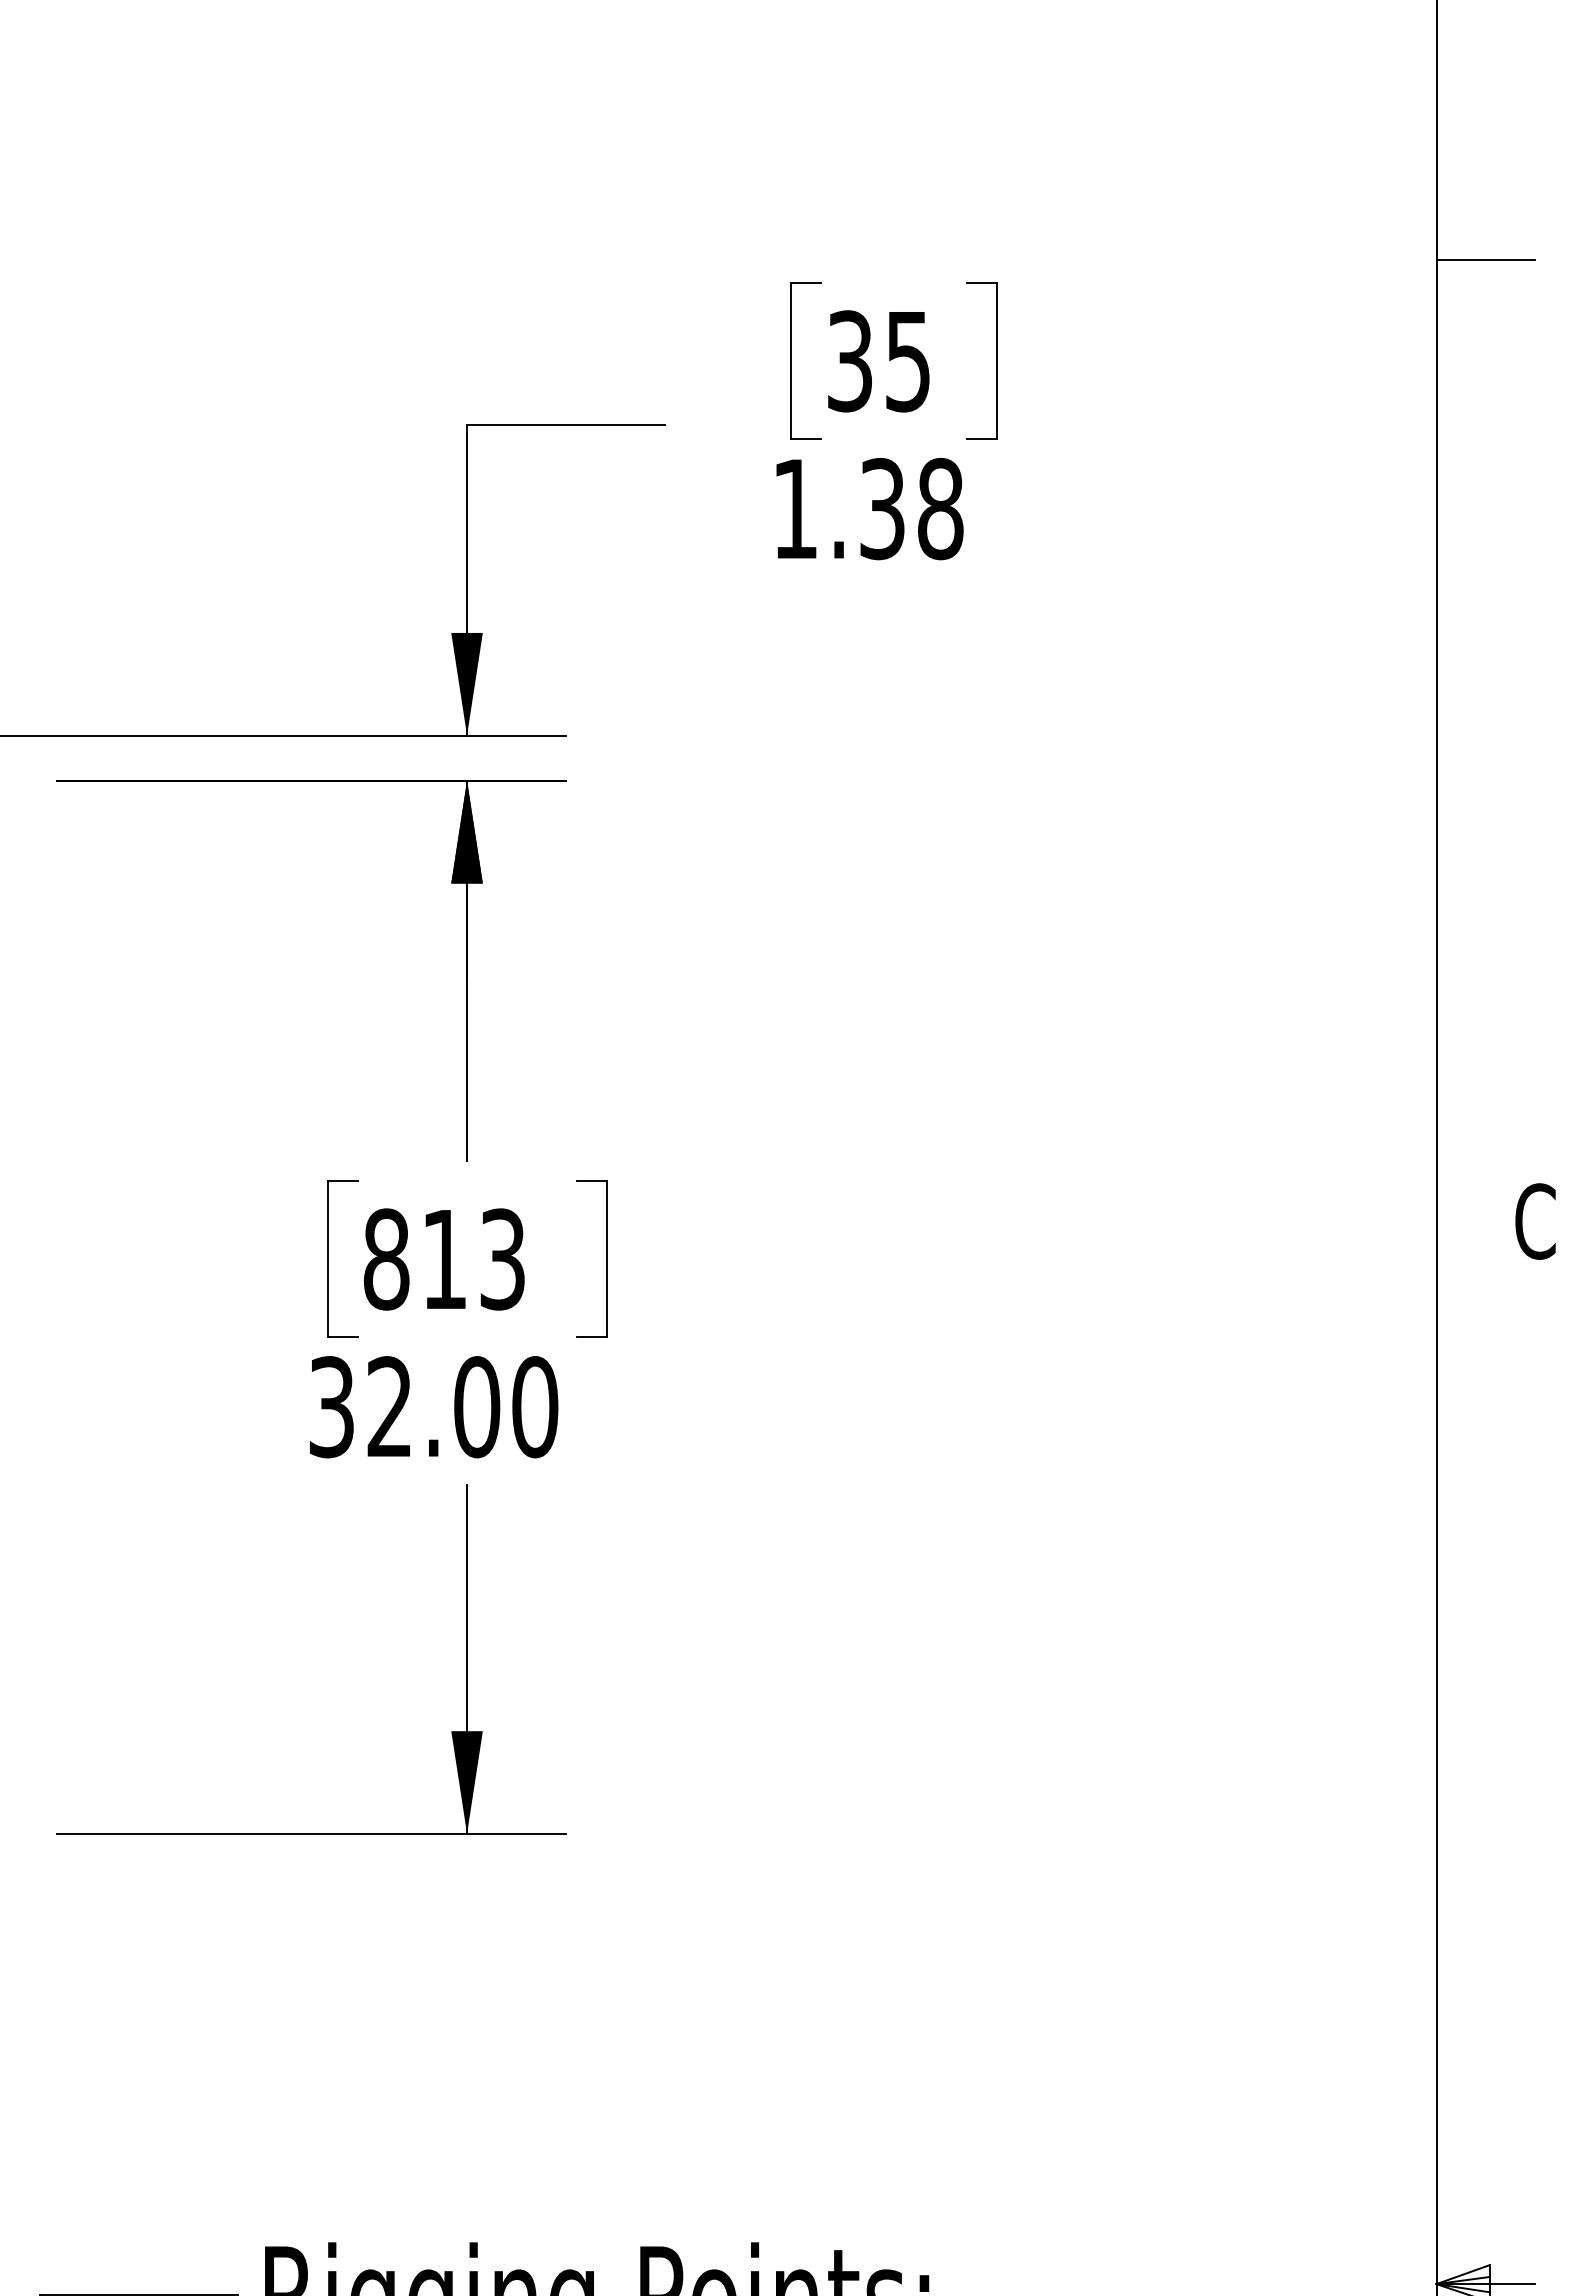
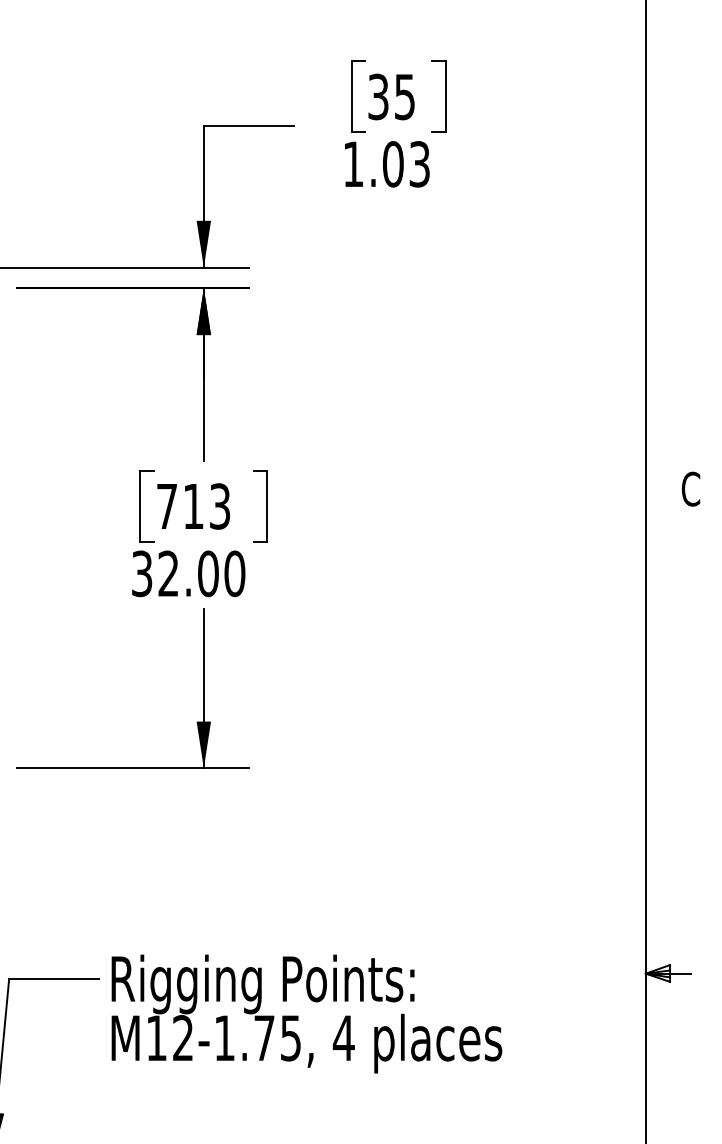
line: (1483, 259) -> (667, 50), removed
text: (911, 509) -> (406, 164), 1.38 -> 1.03
text: (385, 1259) -> (166, 506), 813 -> 713

